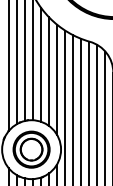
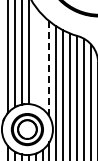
line: (40, 64) -> (35, 55), removed
line: (48, 71) -> (42, 61), removed
line: (57, 80) -> (49, 69), solid -> dashed

